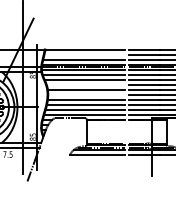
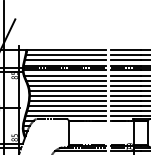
line: (84, 54) -> (66, 55), added
line: (85, 84) -> (67, 85), added
line: (85, 94) -> (67, 95), added

